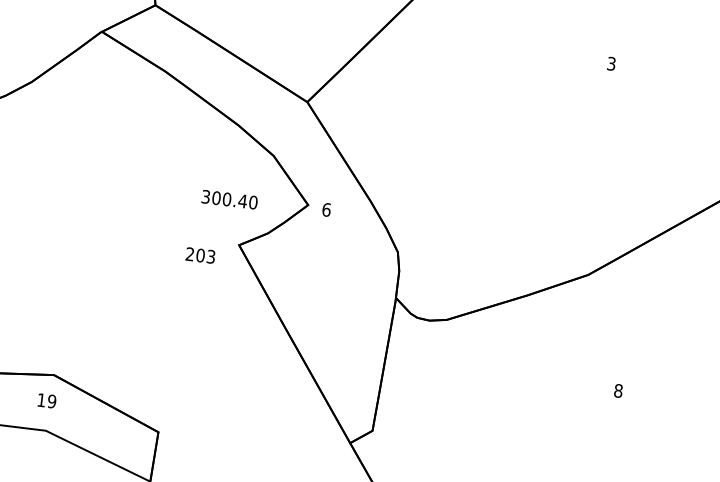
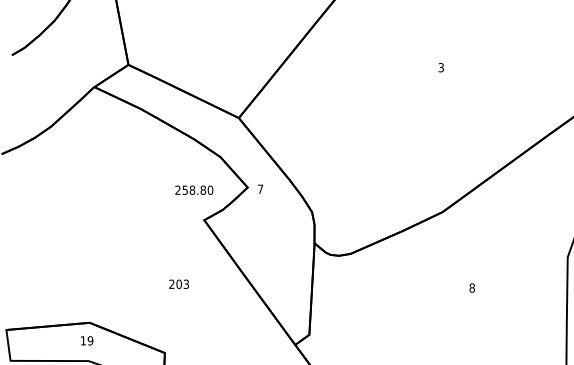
text: (224, 197) -> (190, 189), 300.40 -> 258.80
text: (326, 208) -> (260, 188), 6 -> 7
text: (199, 254) -> (178, 283), moved

